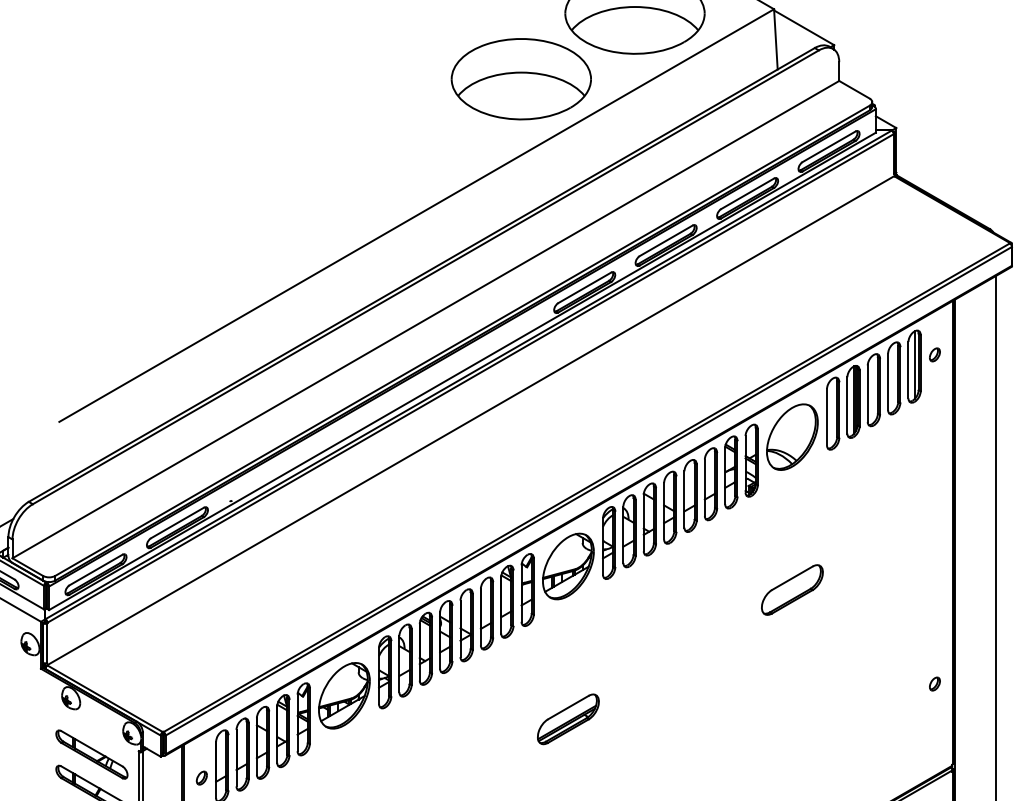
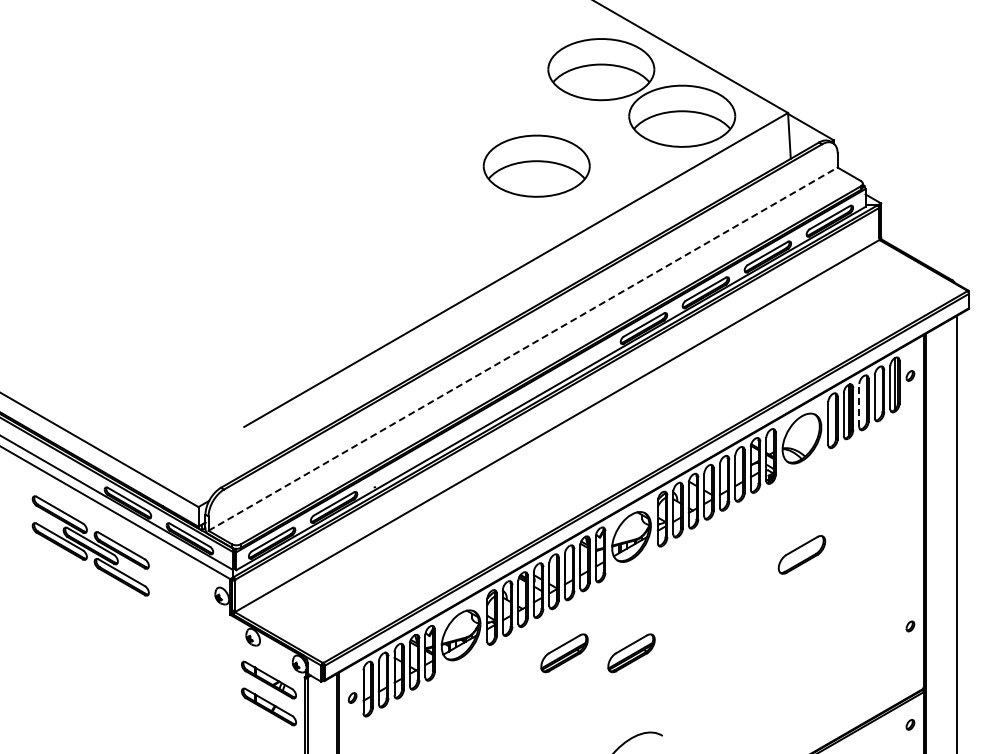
part: (521, 78) -> (536, 165), moved
line: (426, 318) -> (523, 348), solid -> dashed
line: (867, 393) -> (859, 405), solid -> dashed
part: (480, 719) -> (564, 653), added

